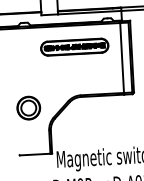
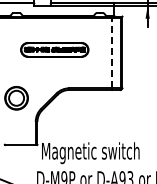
part: (74, 46) -> (54, 49), moved
line: (122, 57) -> (112, 52), solid -> dashed

